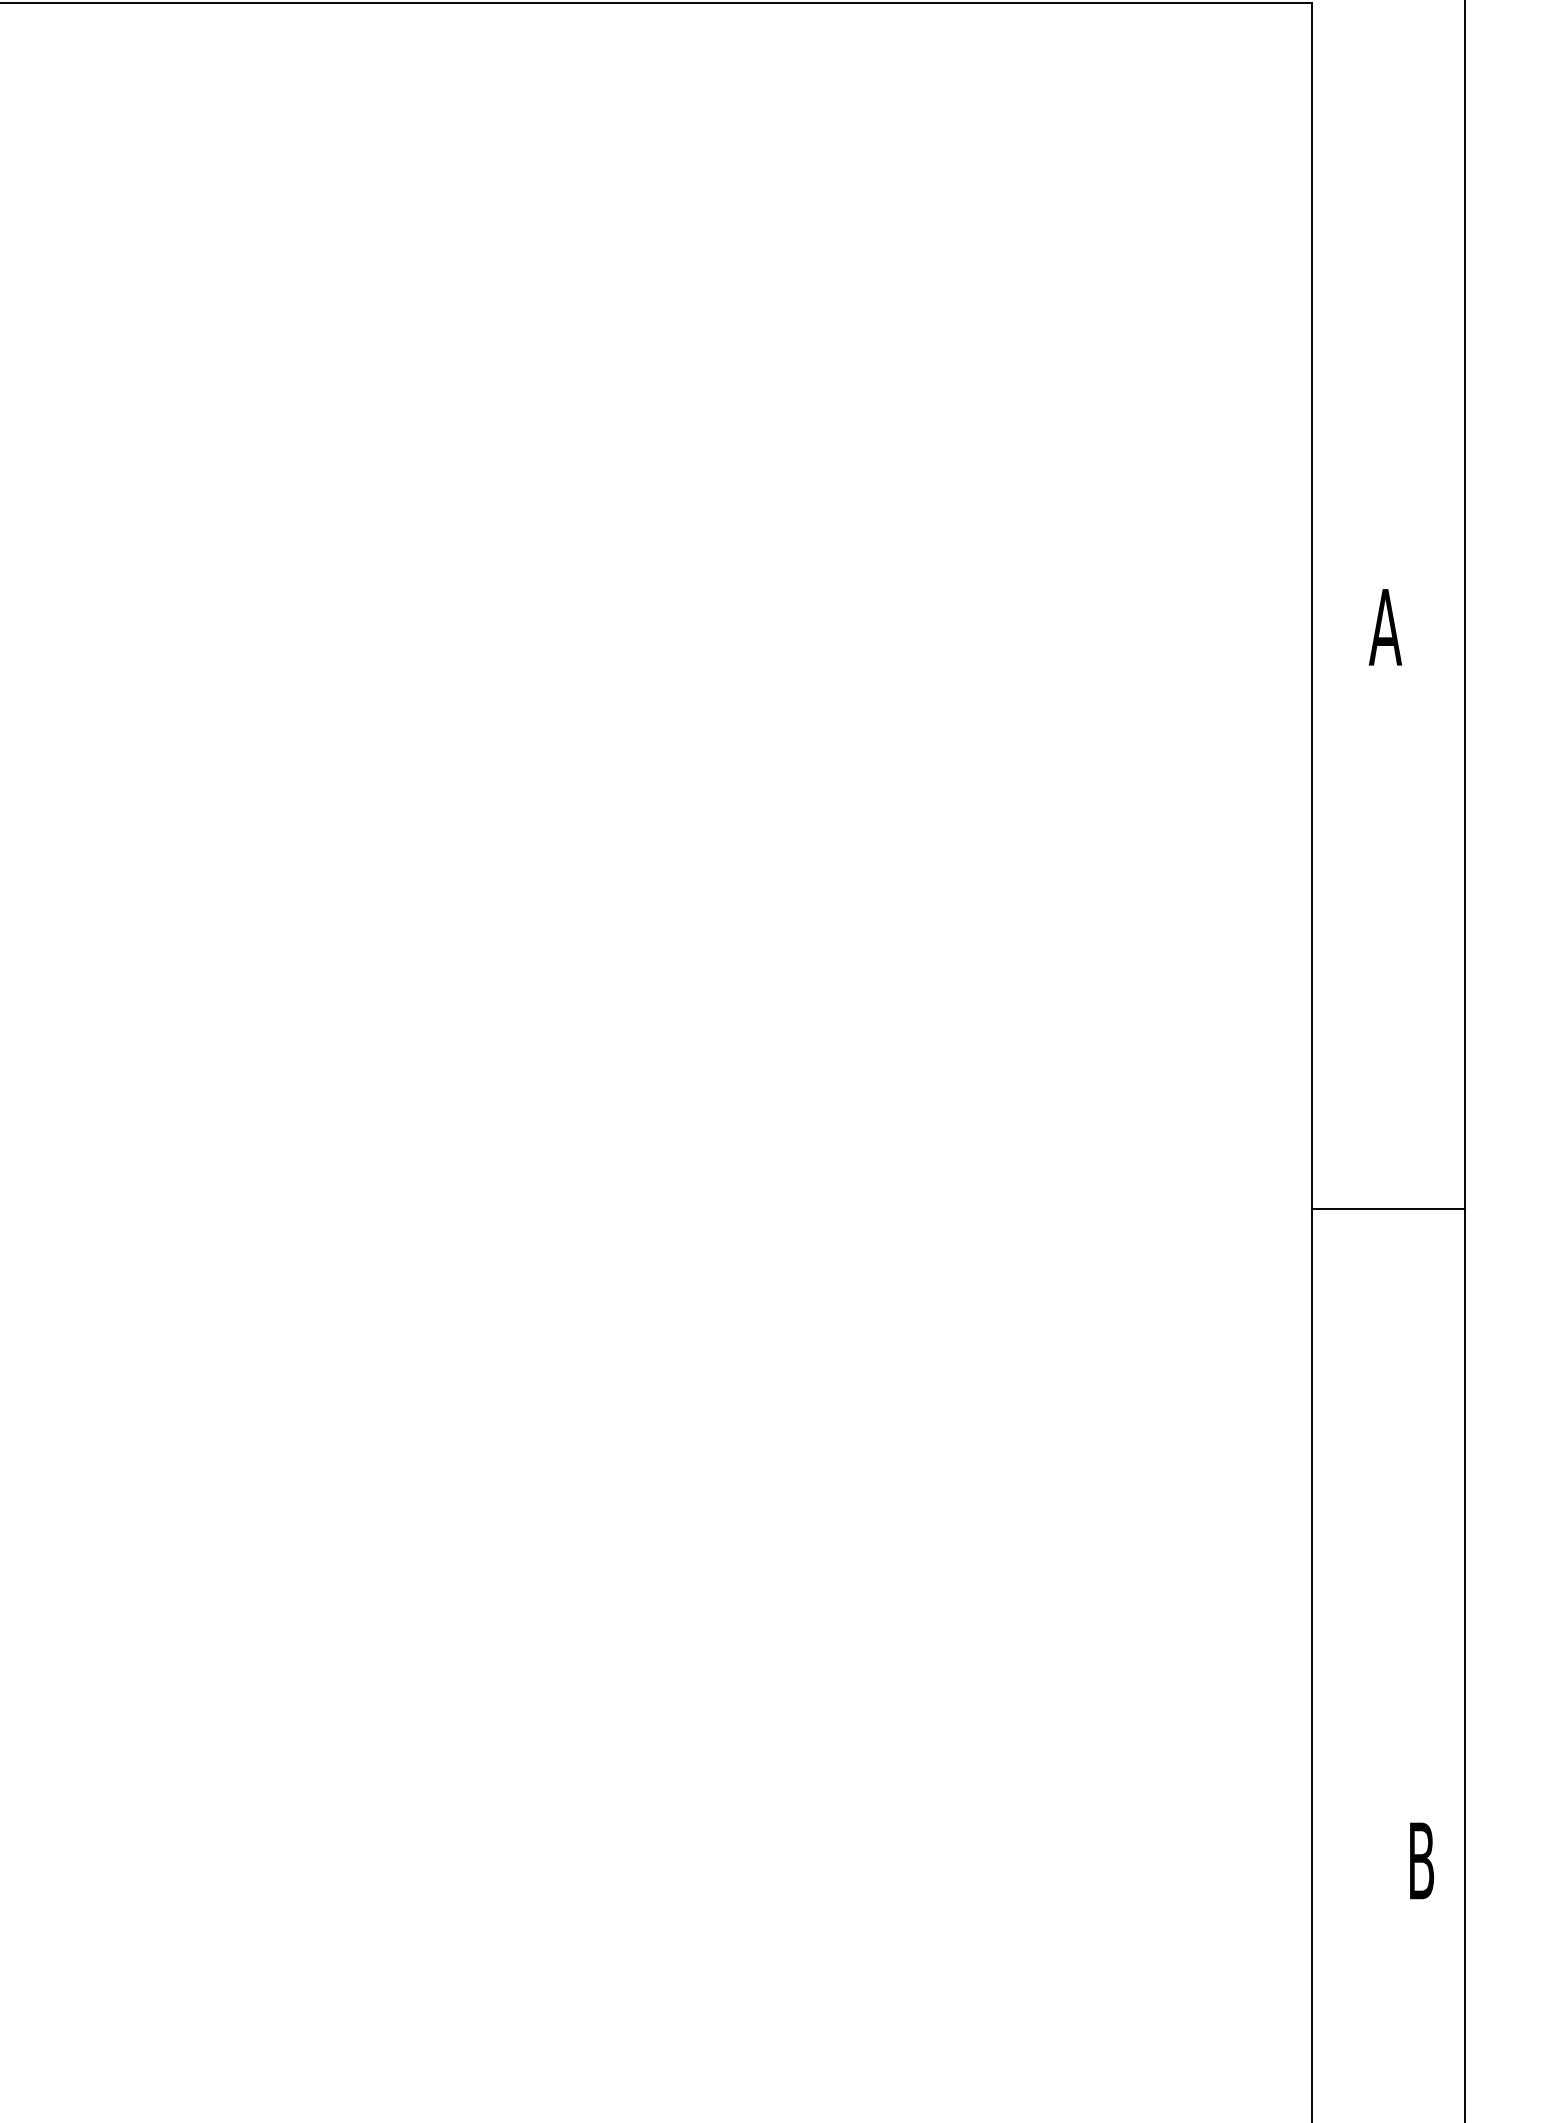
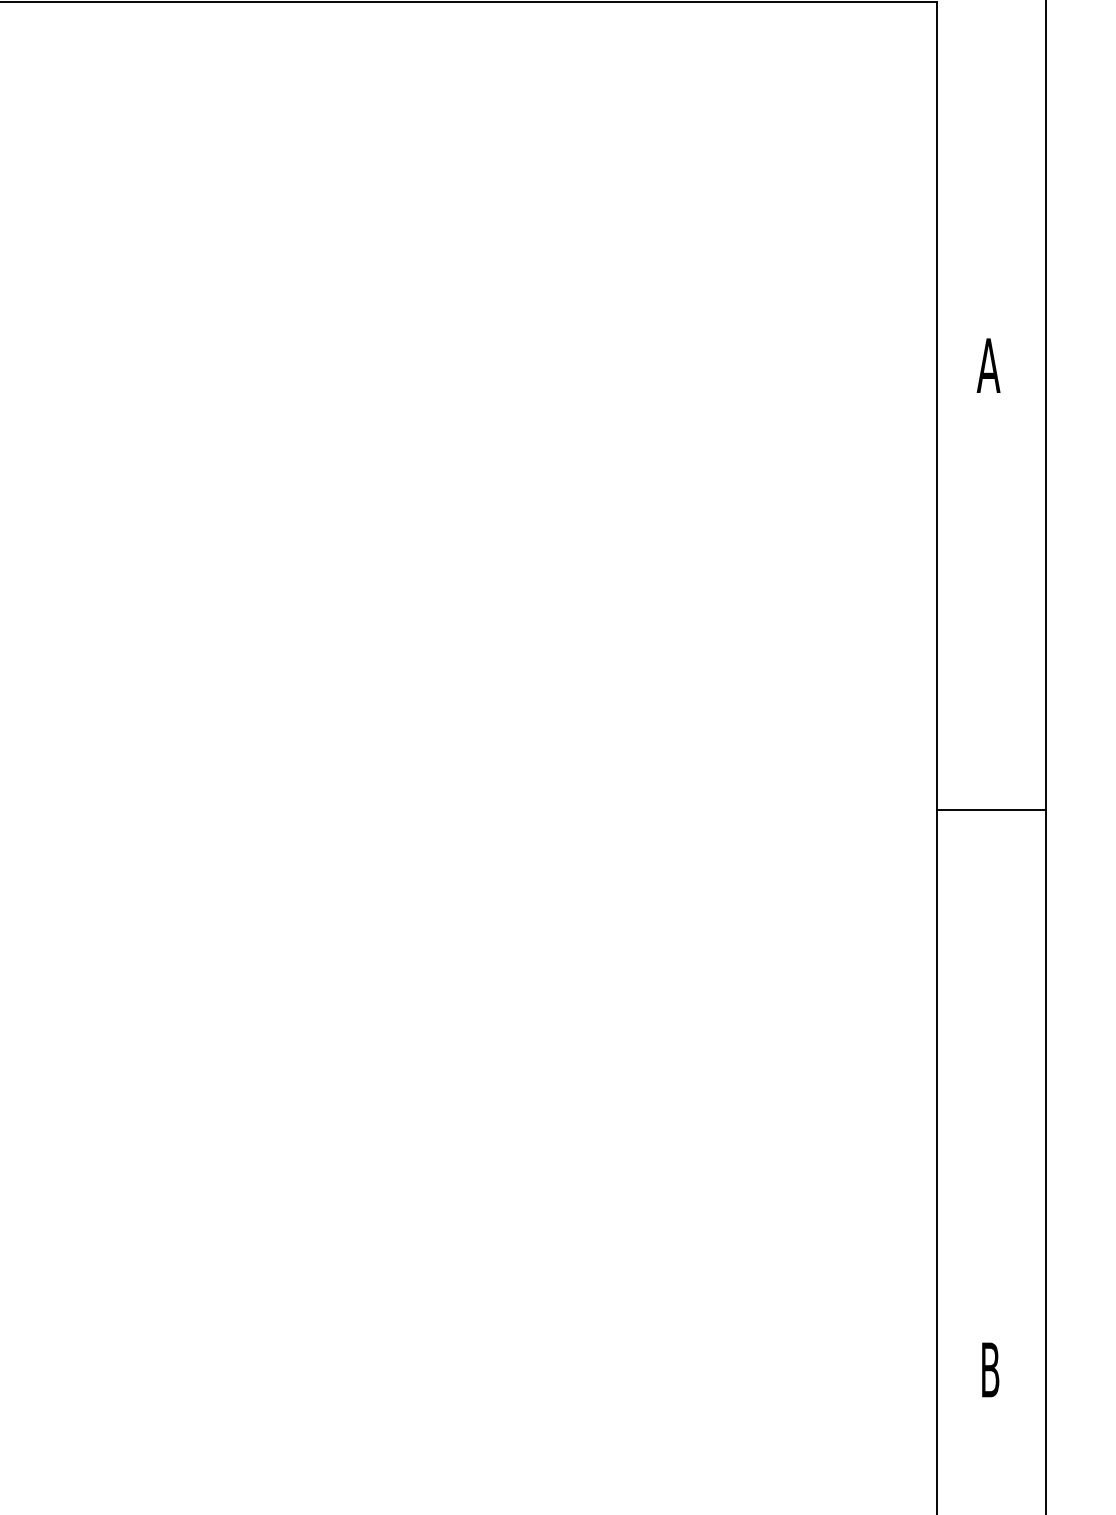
text: (1385, 627) -> (988, 365), moved
line: (1388, 1208) -> (990, 809), moved
text: (1421, 1860) -> (990, 1369), moved

